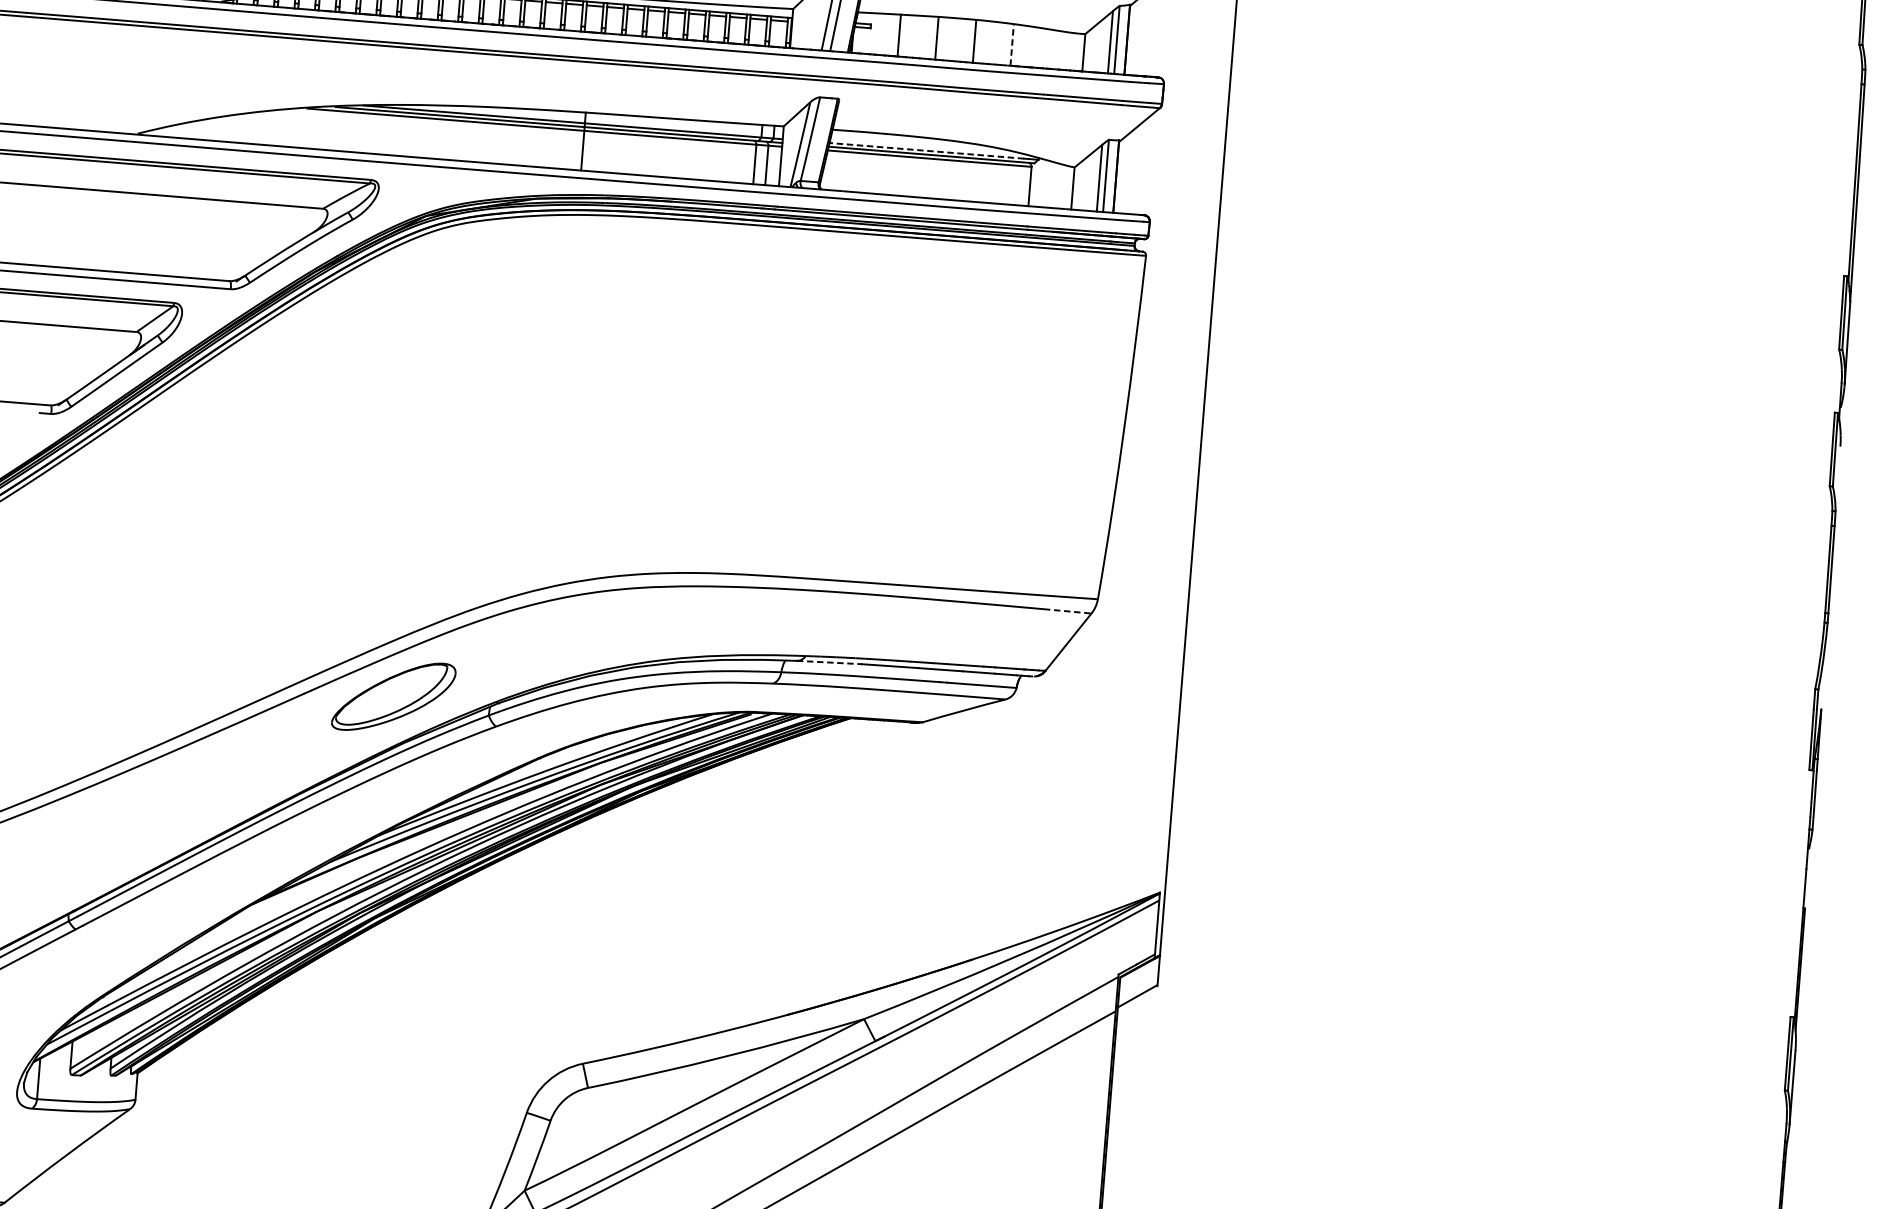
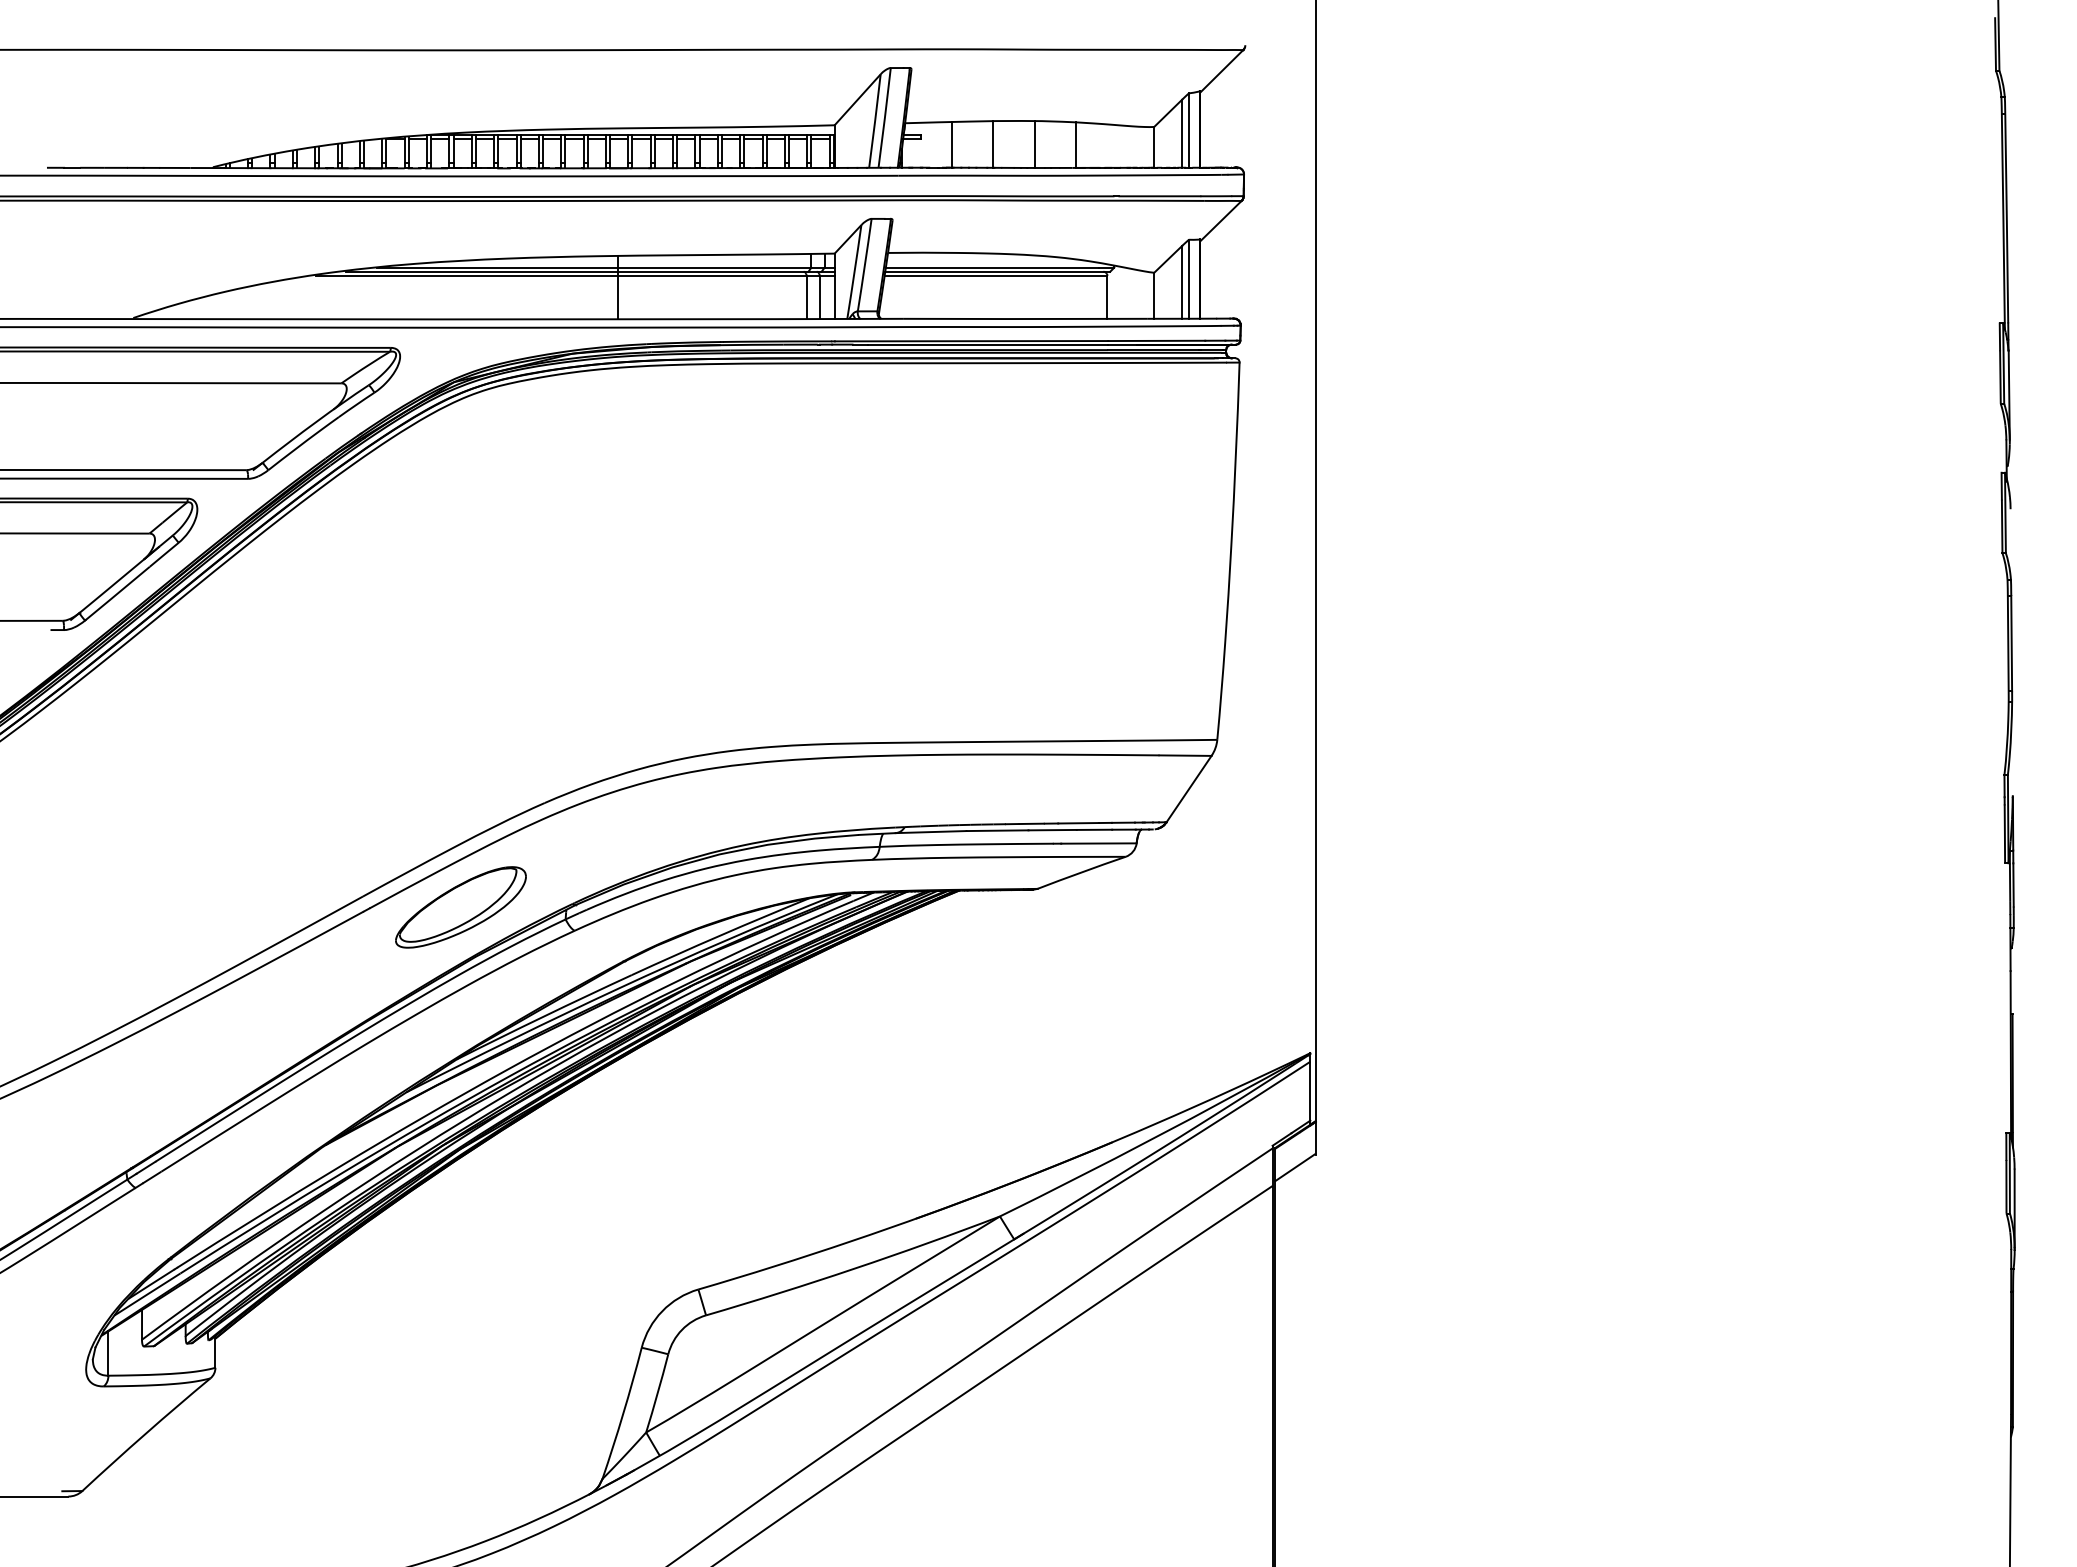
line: (1011, 45) -> (1075, 145), dashed -> solid
line: (926, 150) -> (991, 267), dashed -> solid
line: (1068, 611) -> (1186, 755), dashed -> solid
line: (829, 662) -> (931, 832), dashed -> solid

